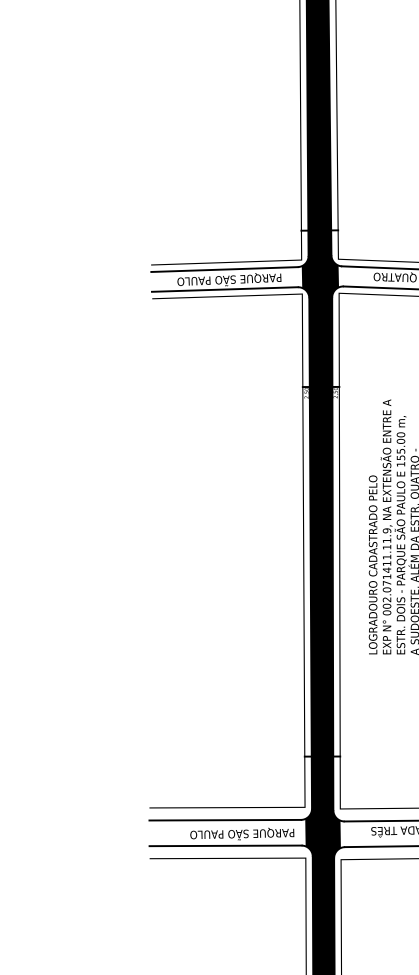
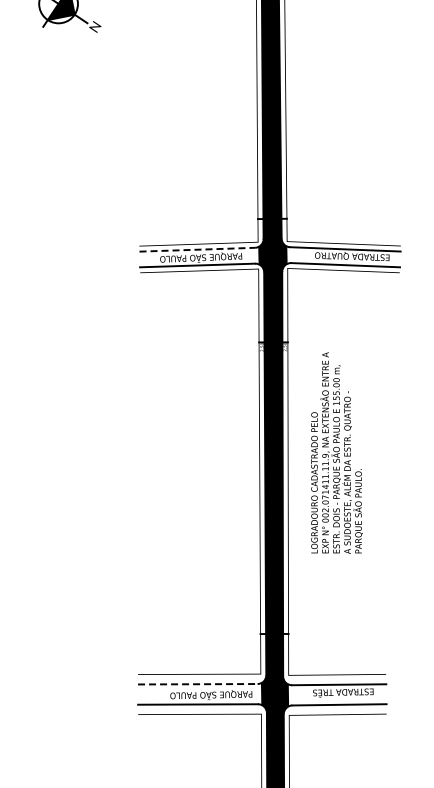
line: (224, 269) -> (197, 249), solid -> dashed
line: (224, 820) -> (197, 684), solid -> dashed

